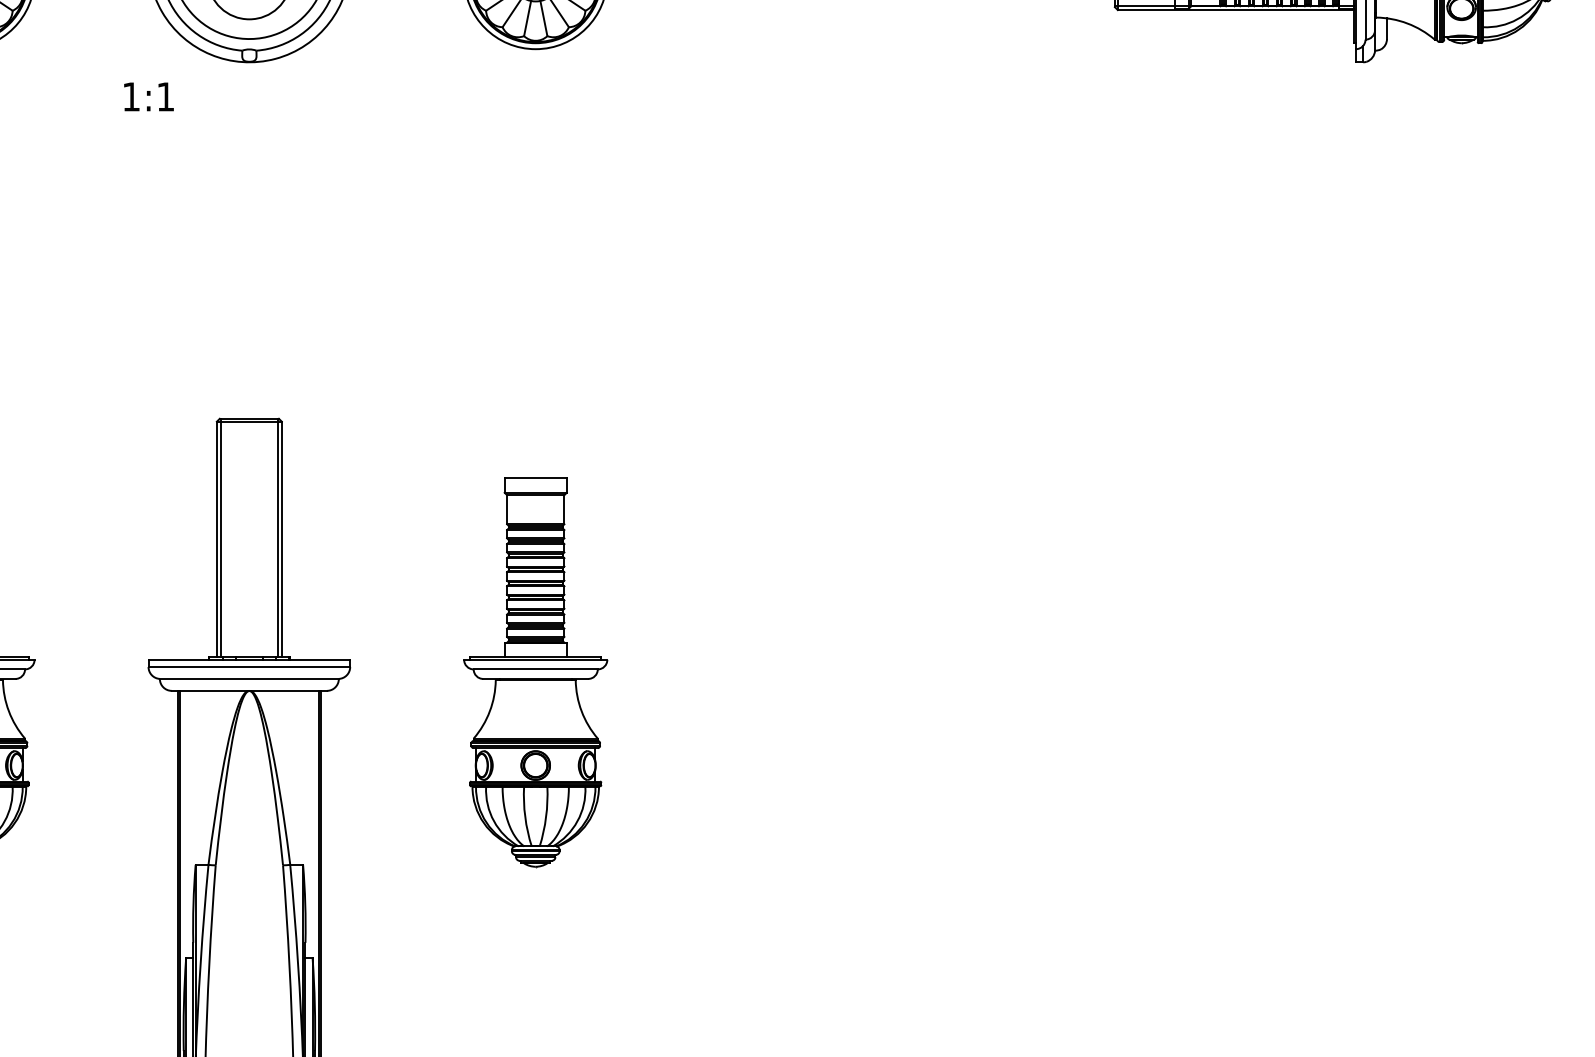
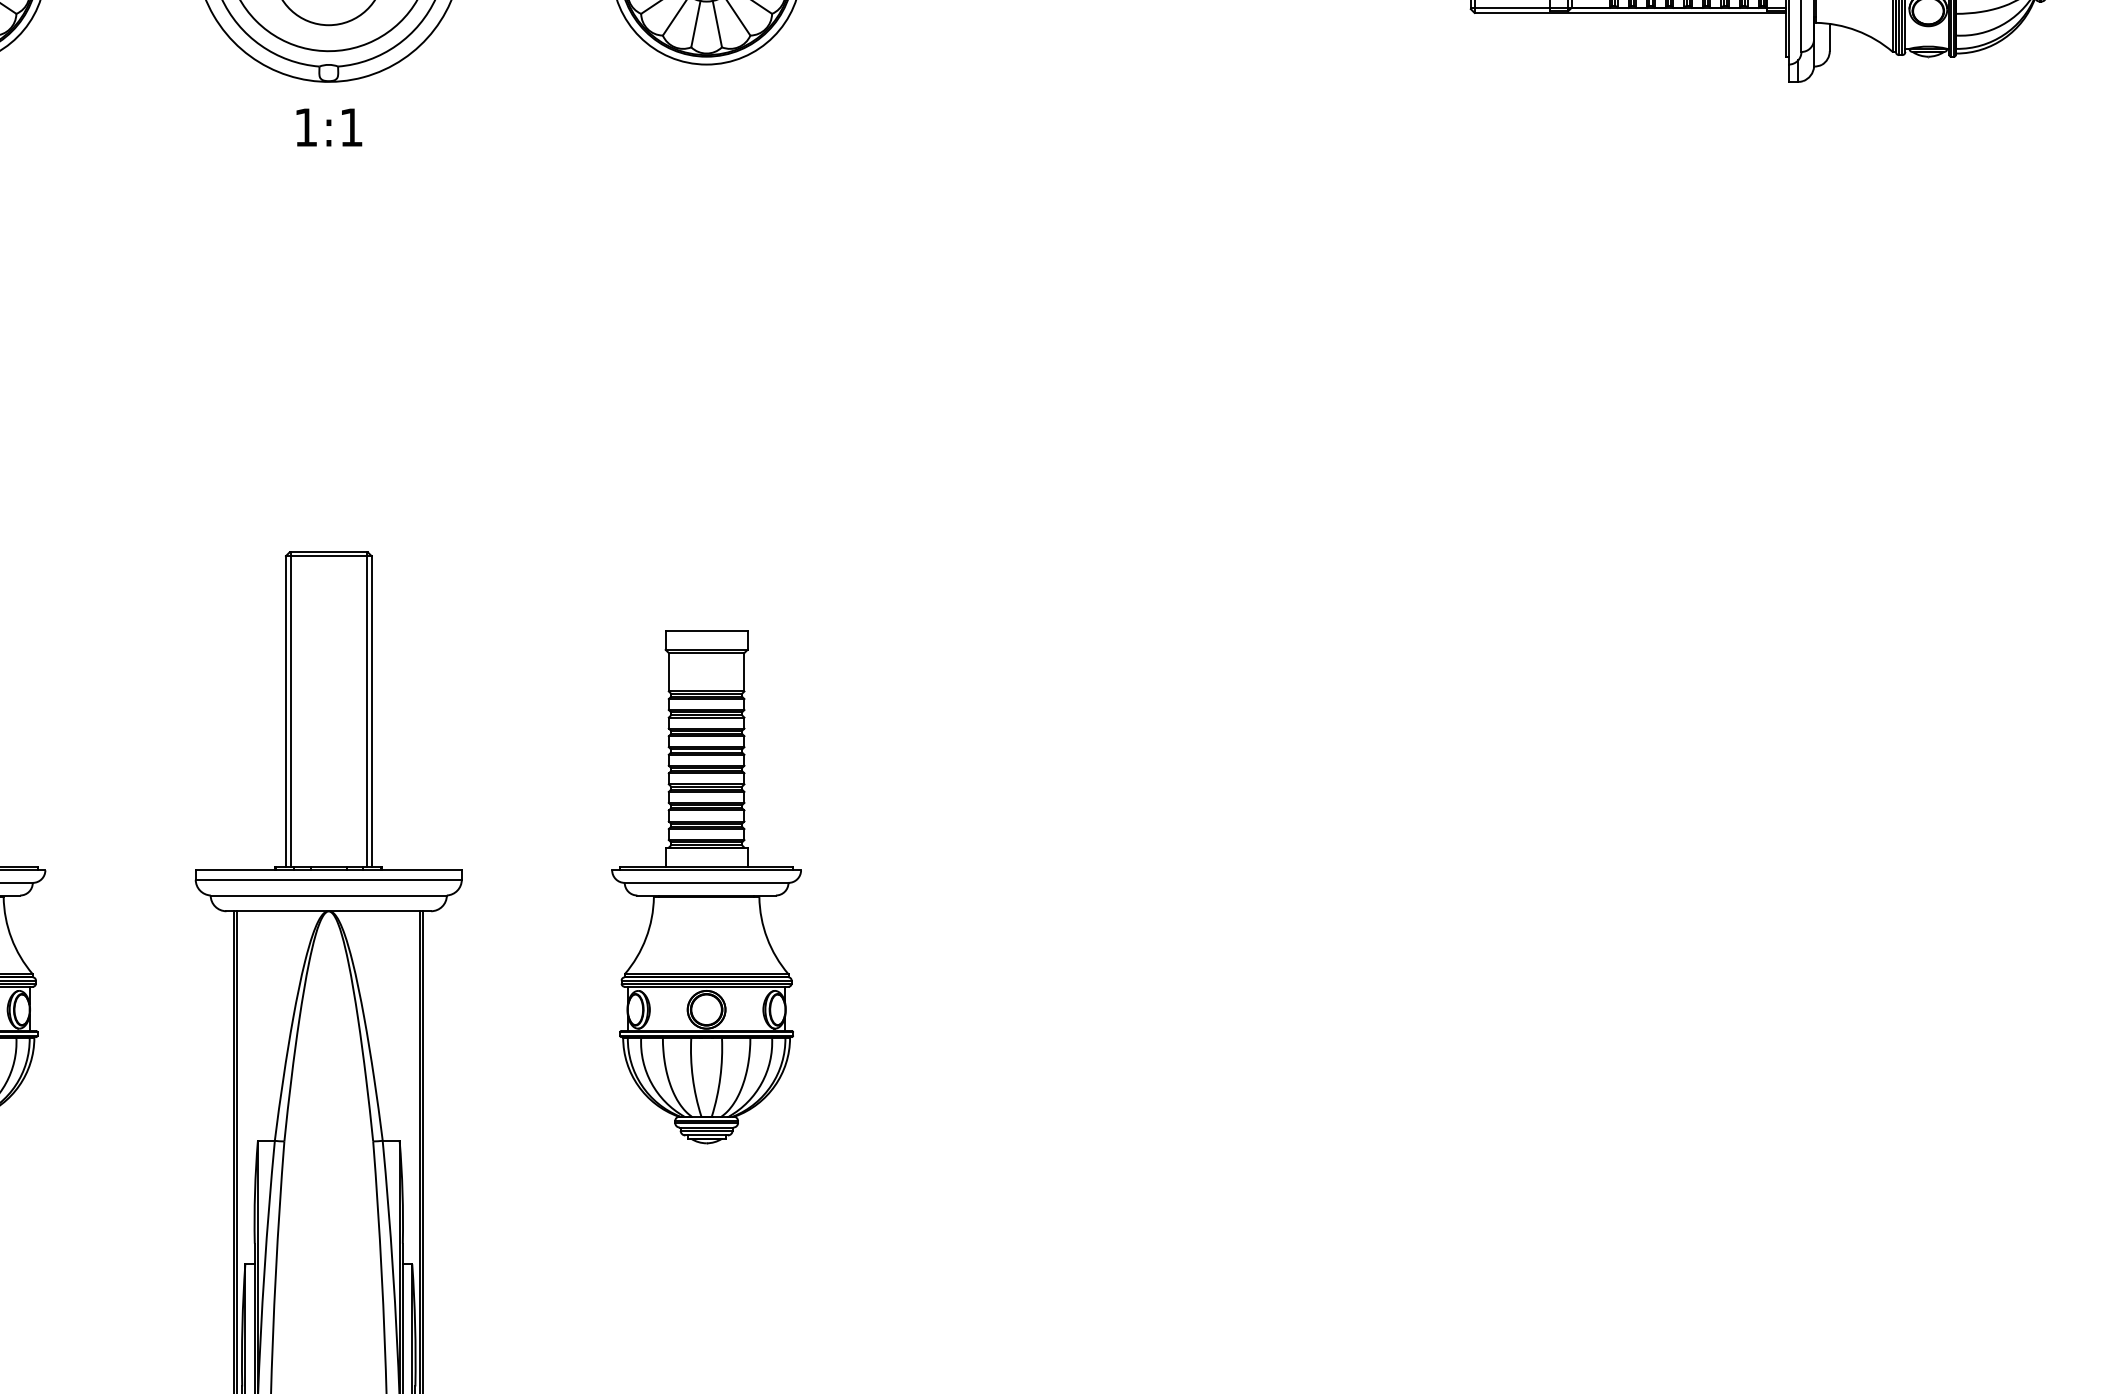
text: (149, 96) -> (329, 127), moved

